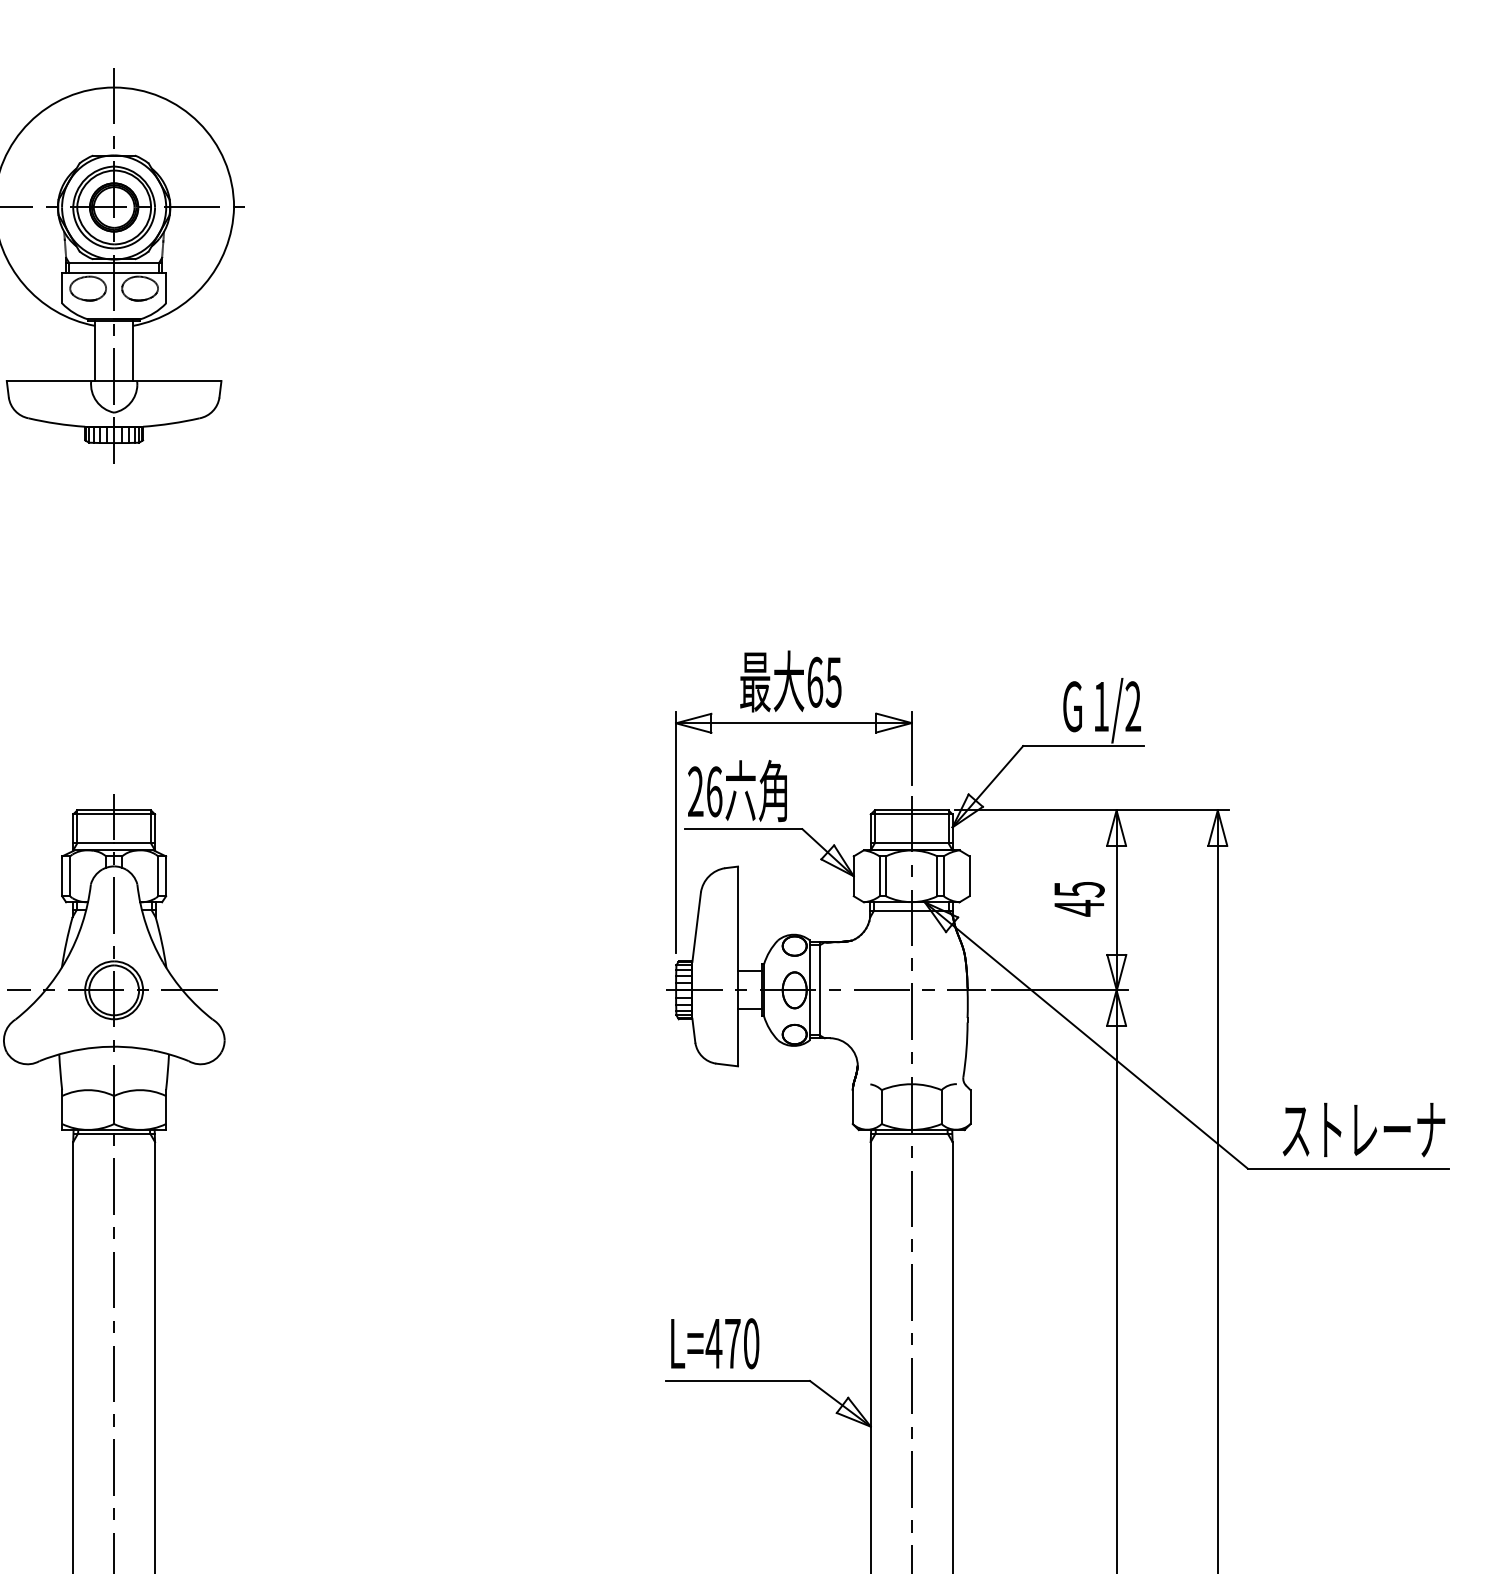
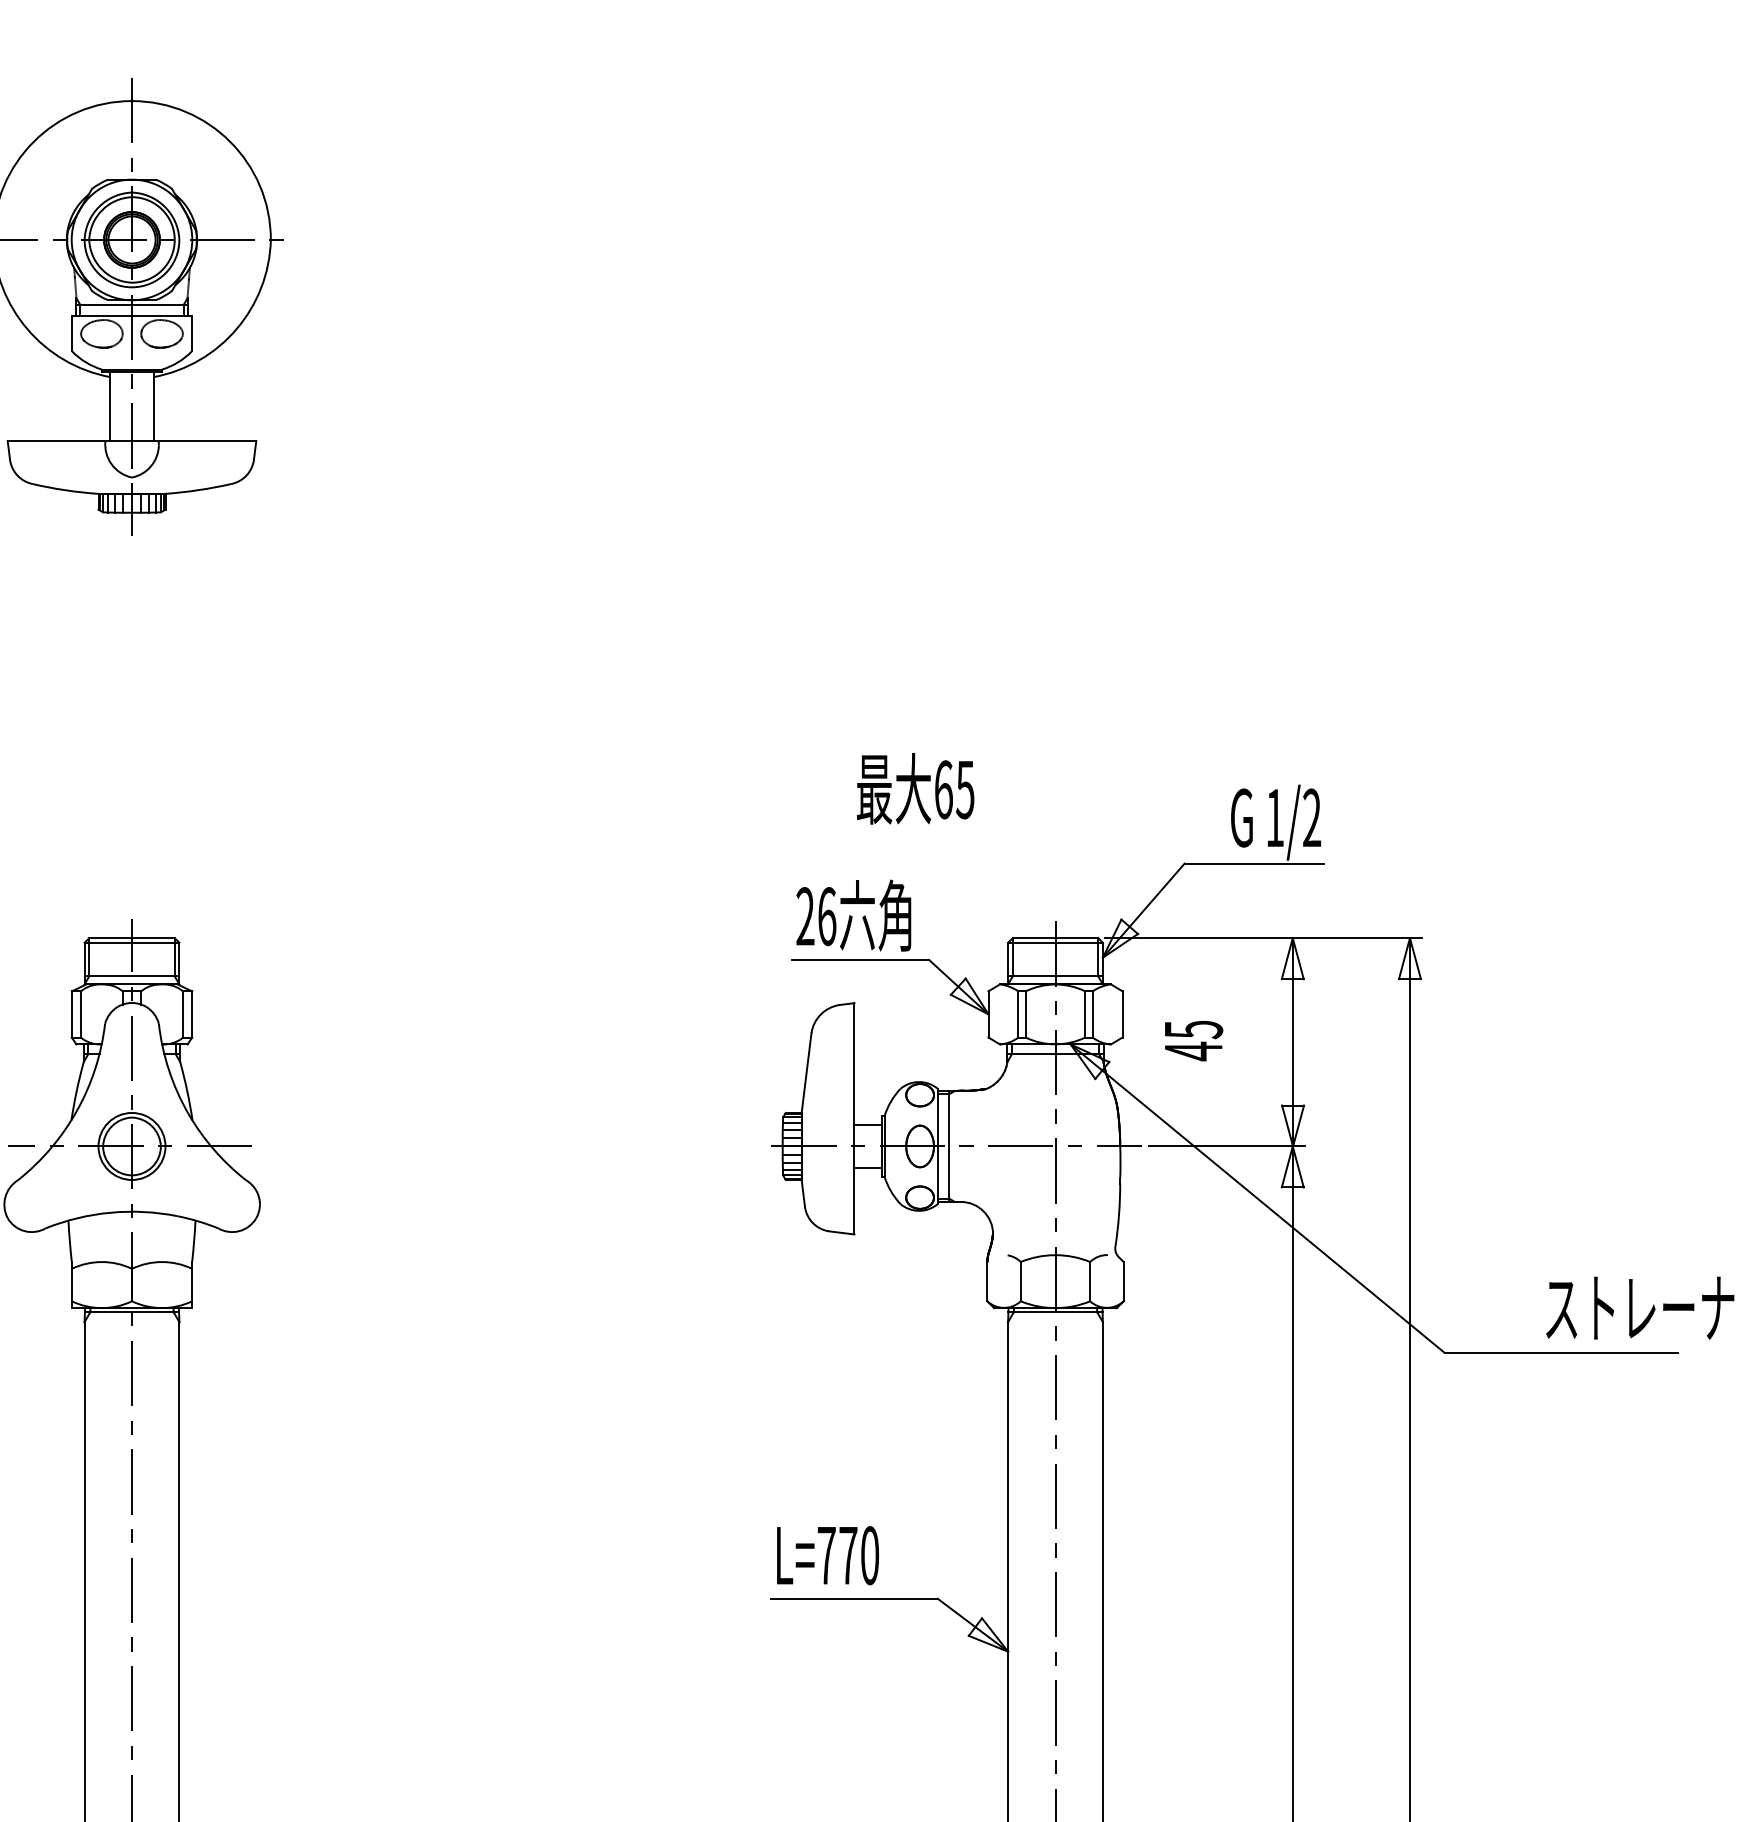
part: (793, 723) -> (918, 837), removed
text: (1080, 899) -> (1194, 1041), moved
text: (1364, 1129) -> (1640, 1307), moved
text: (713, 1343) -> (826, 1555), L=470 -> L=770

